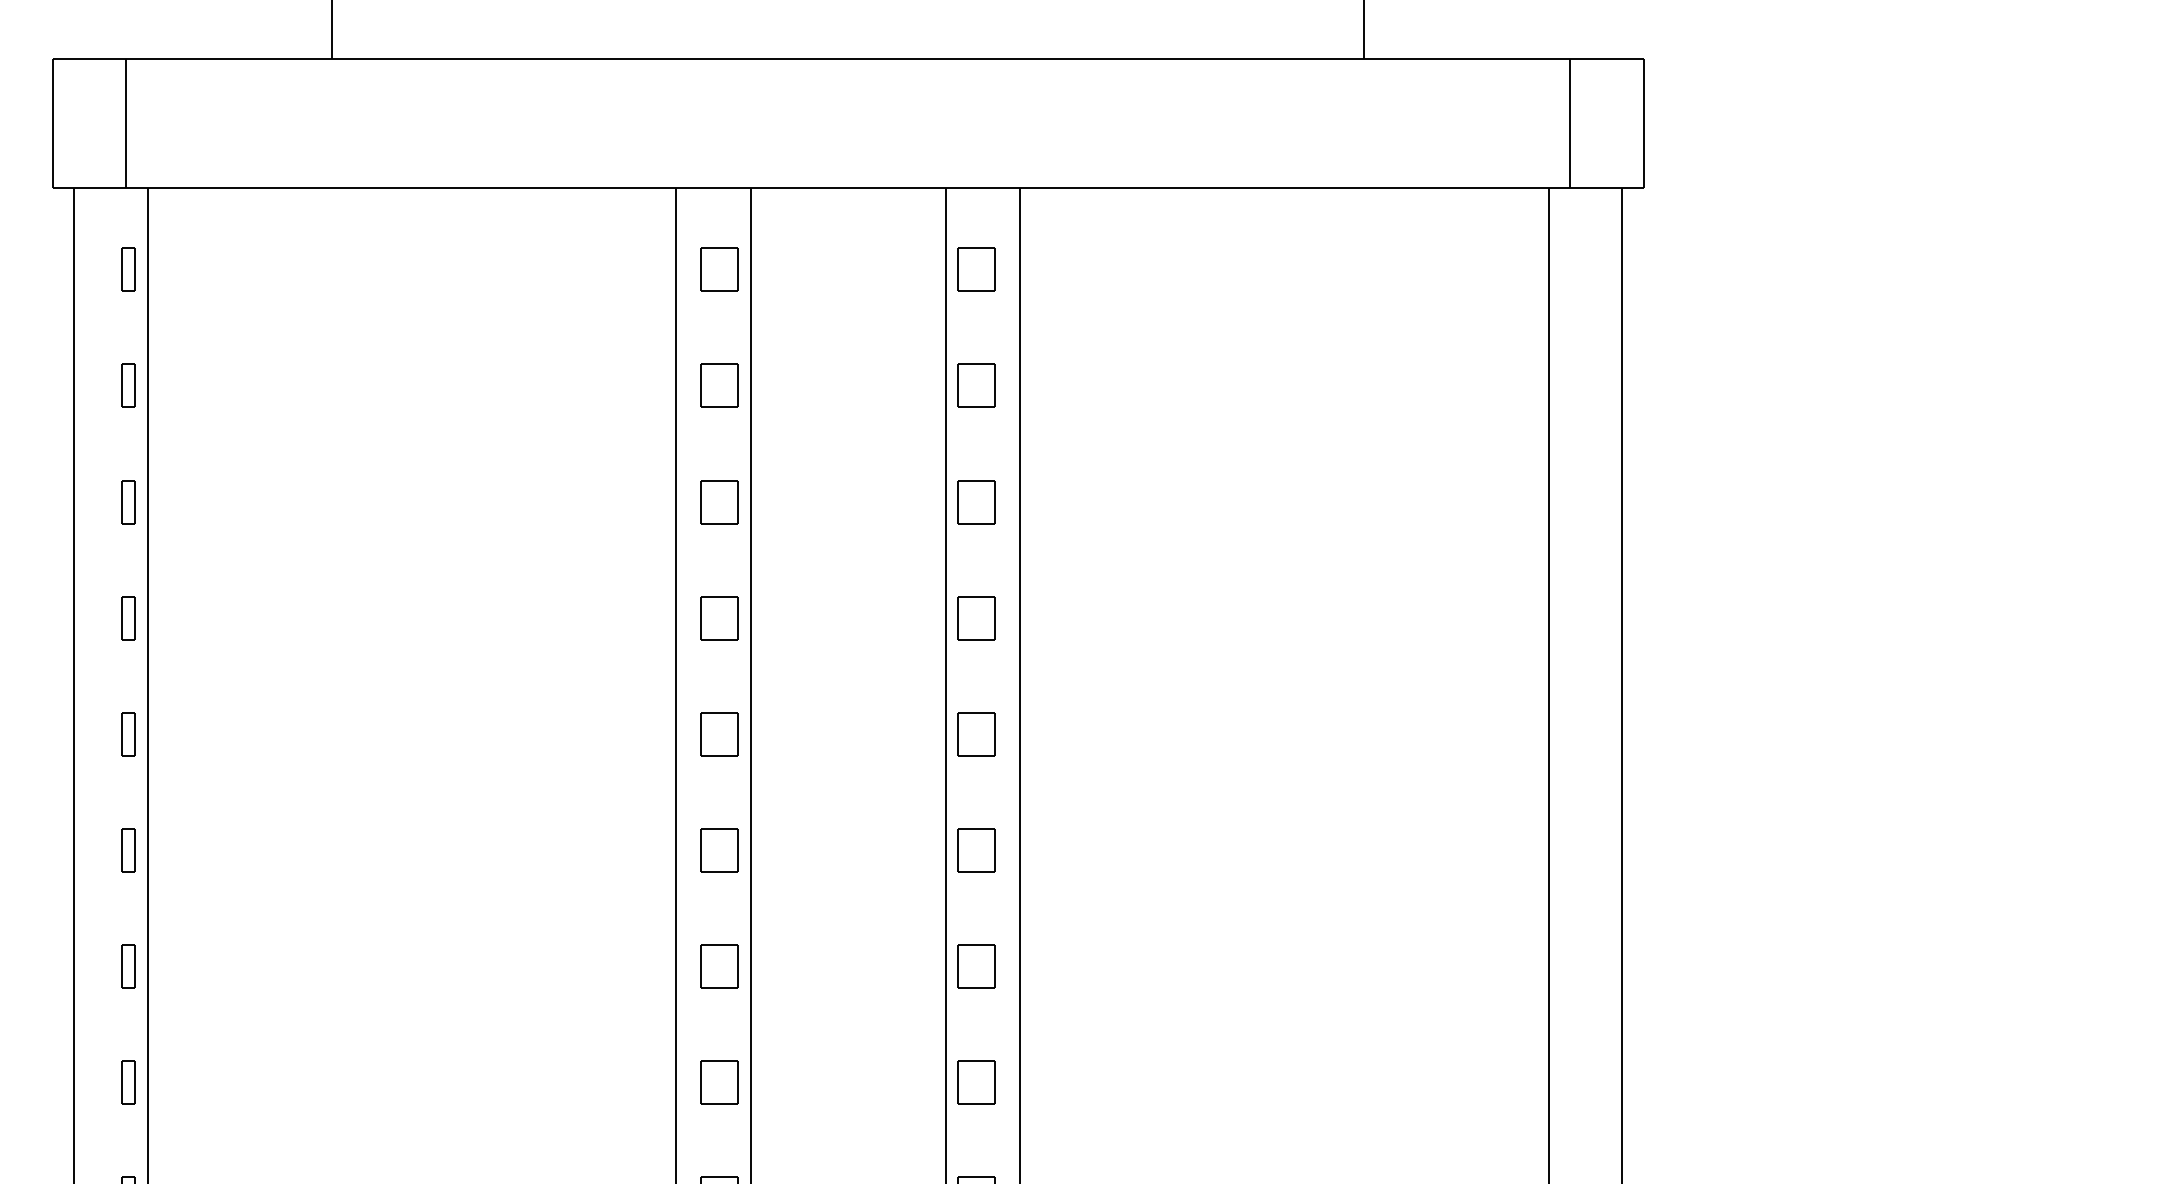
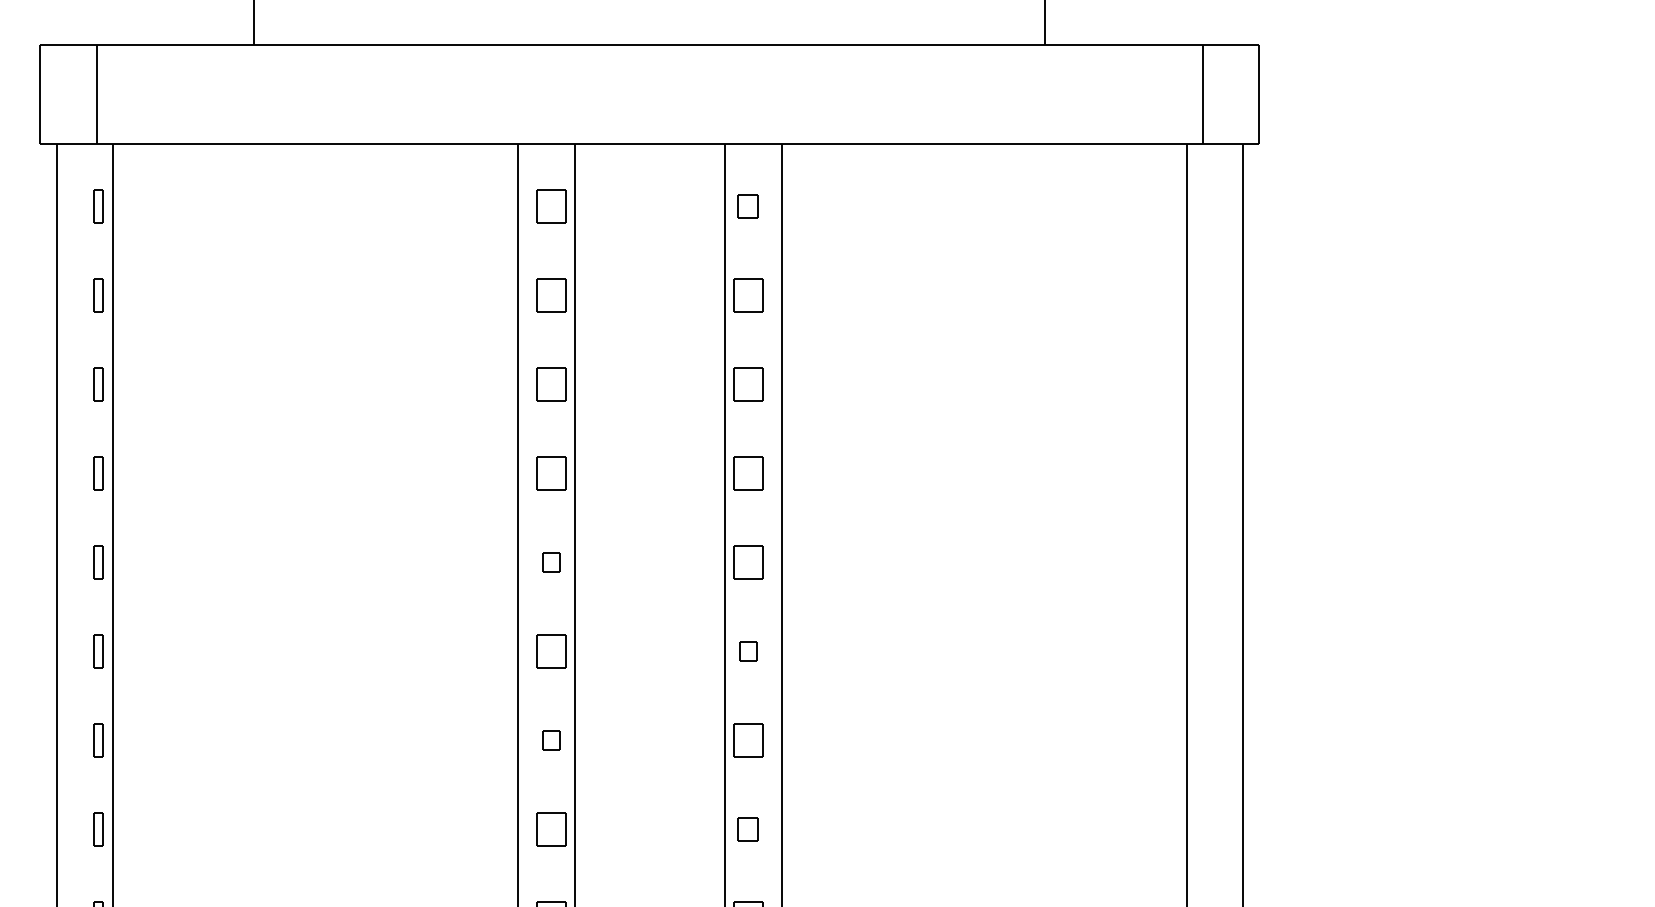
part: (976, 269) -> (748, 206), size x0.7
part: (719, 734) -> (551, 562), size x0.6
part: (976, 850) -> (748, 651), size x0.6
part: (719, 966) -> (551, 740), size x0.6
part: (976, 1082) -> (748, 829), size x0.7

